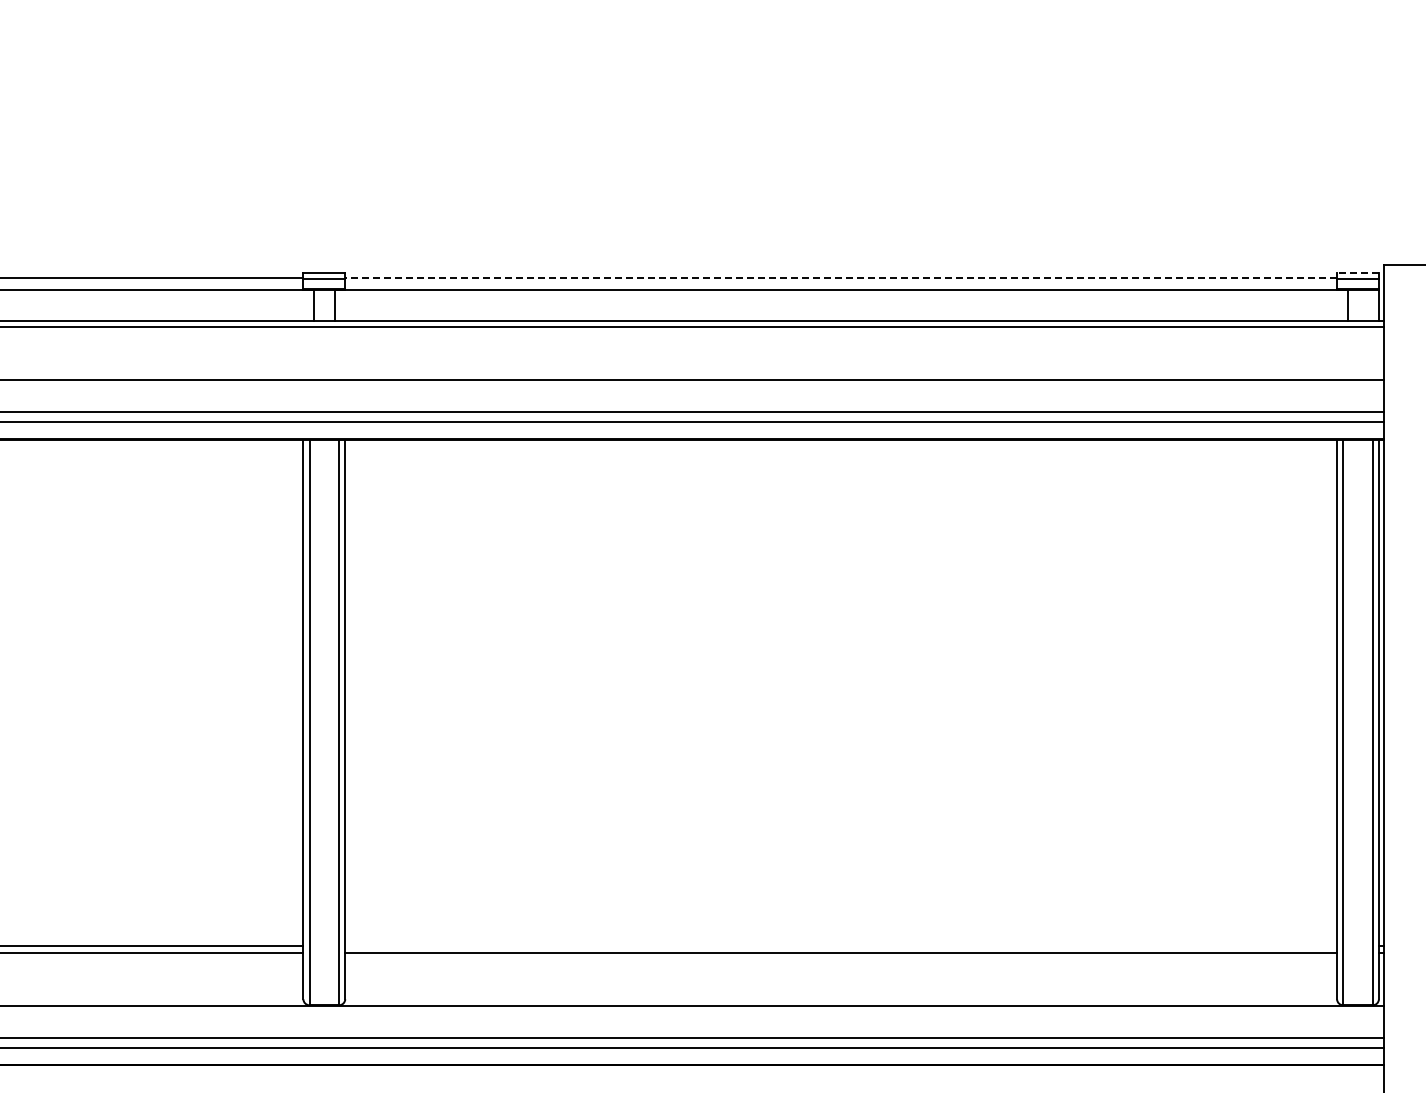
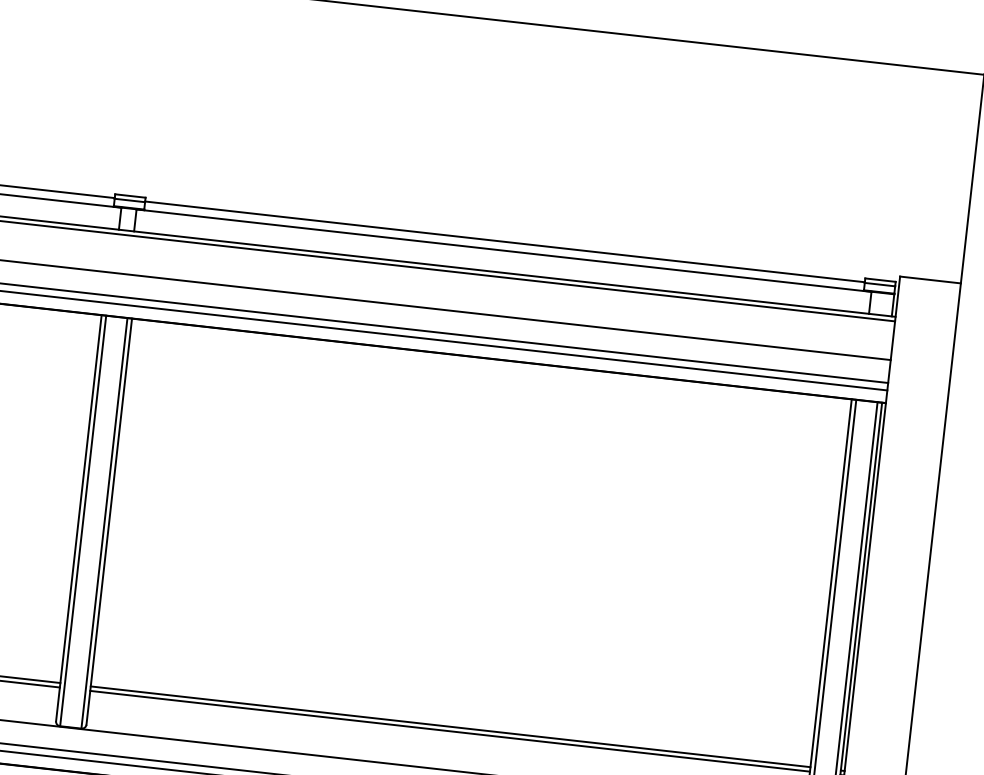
line: (1358, 272) -> (880, 279), dashed -> solid
line: (841, 278) -> (505, 242), dashed -> solid
line: (841, 946) -> (450, 726), added

